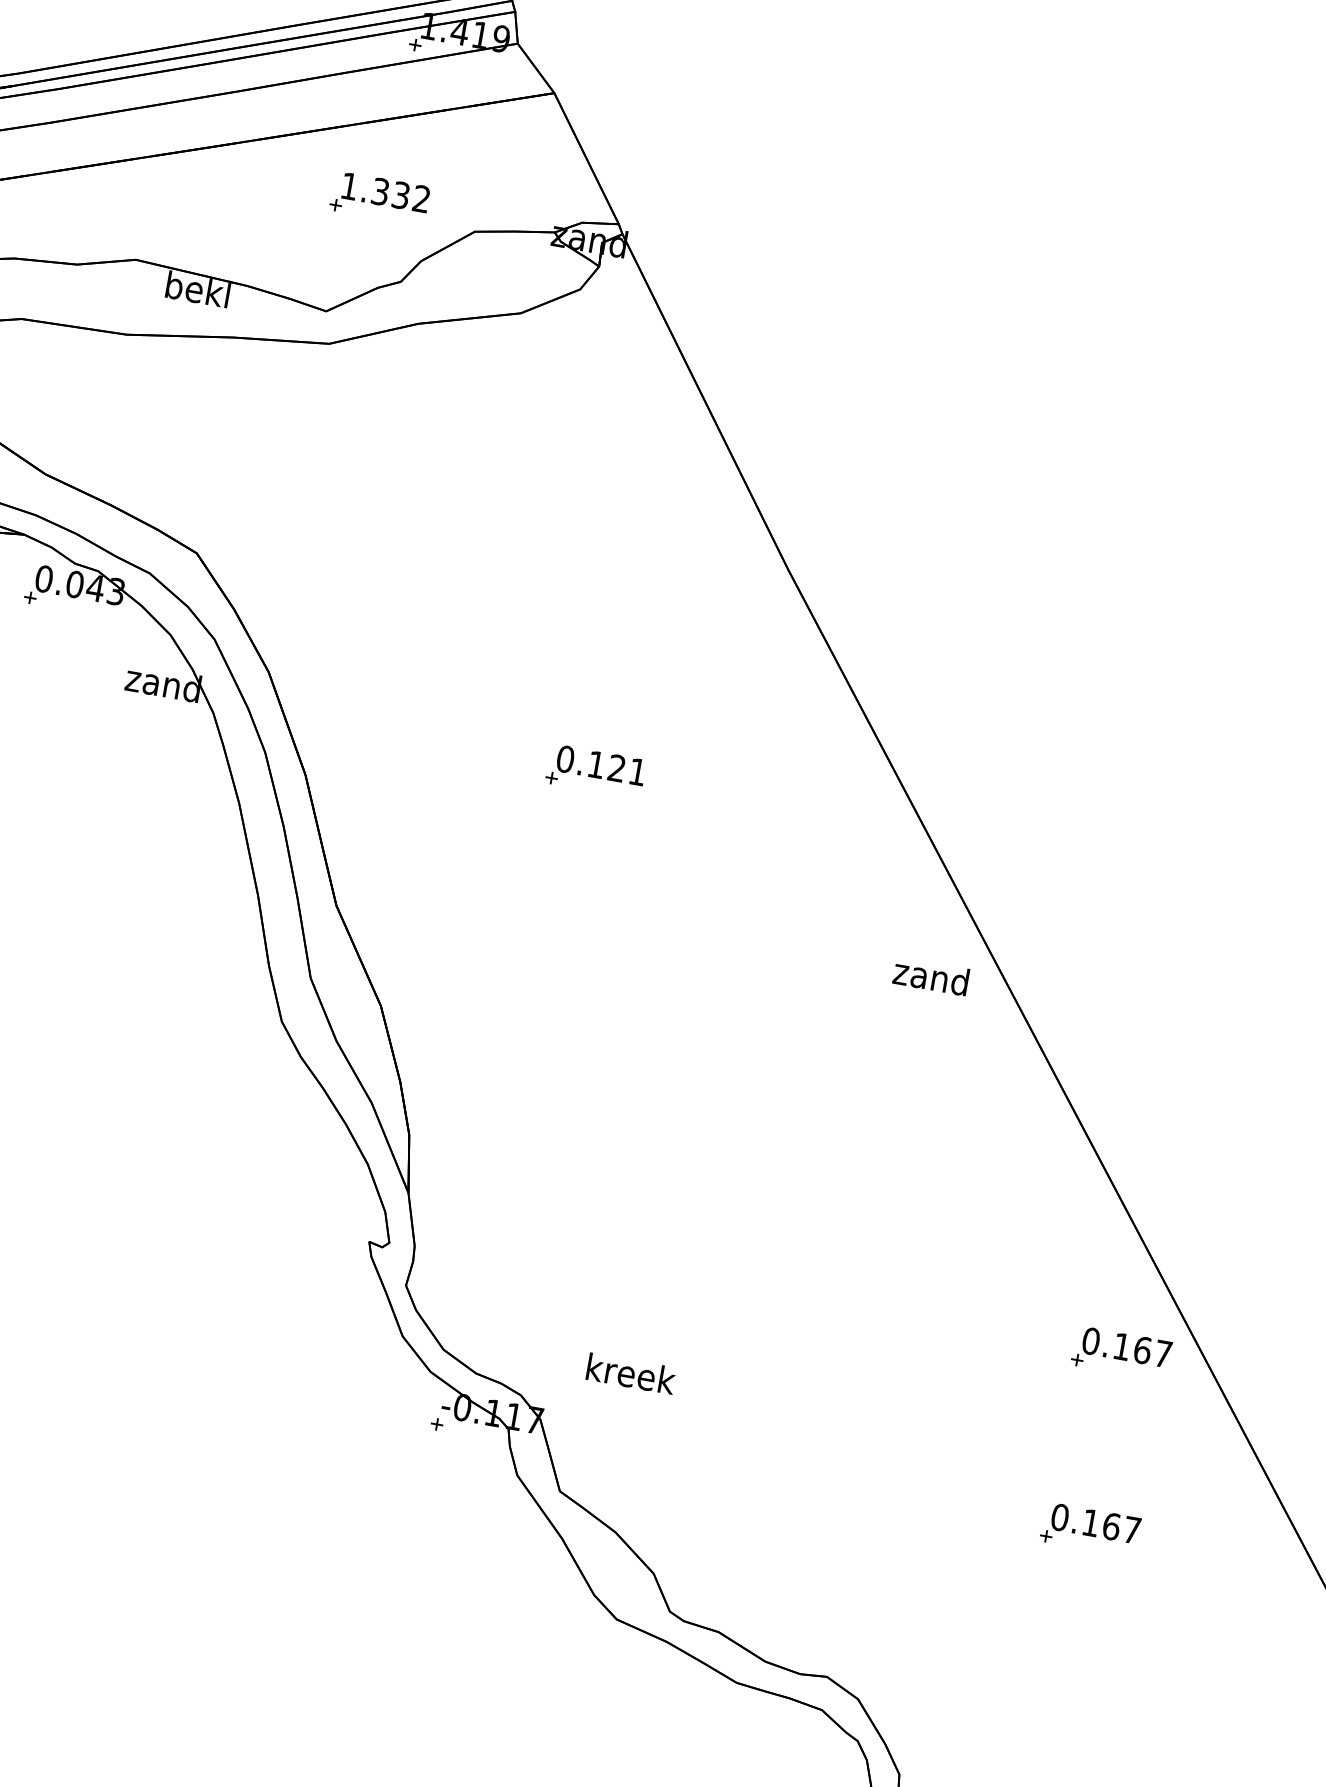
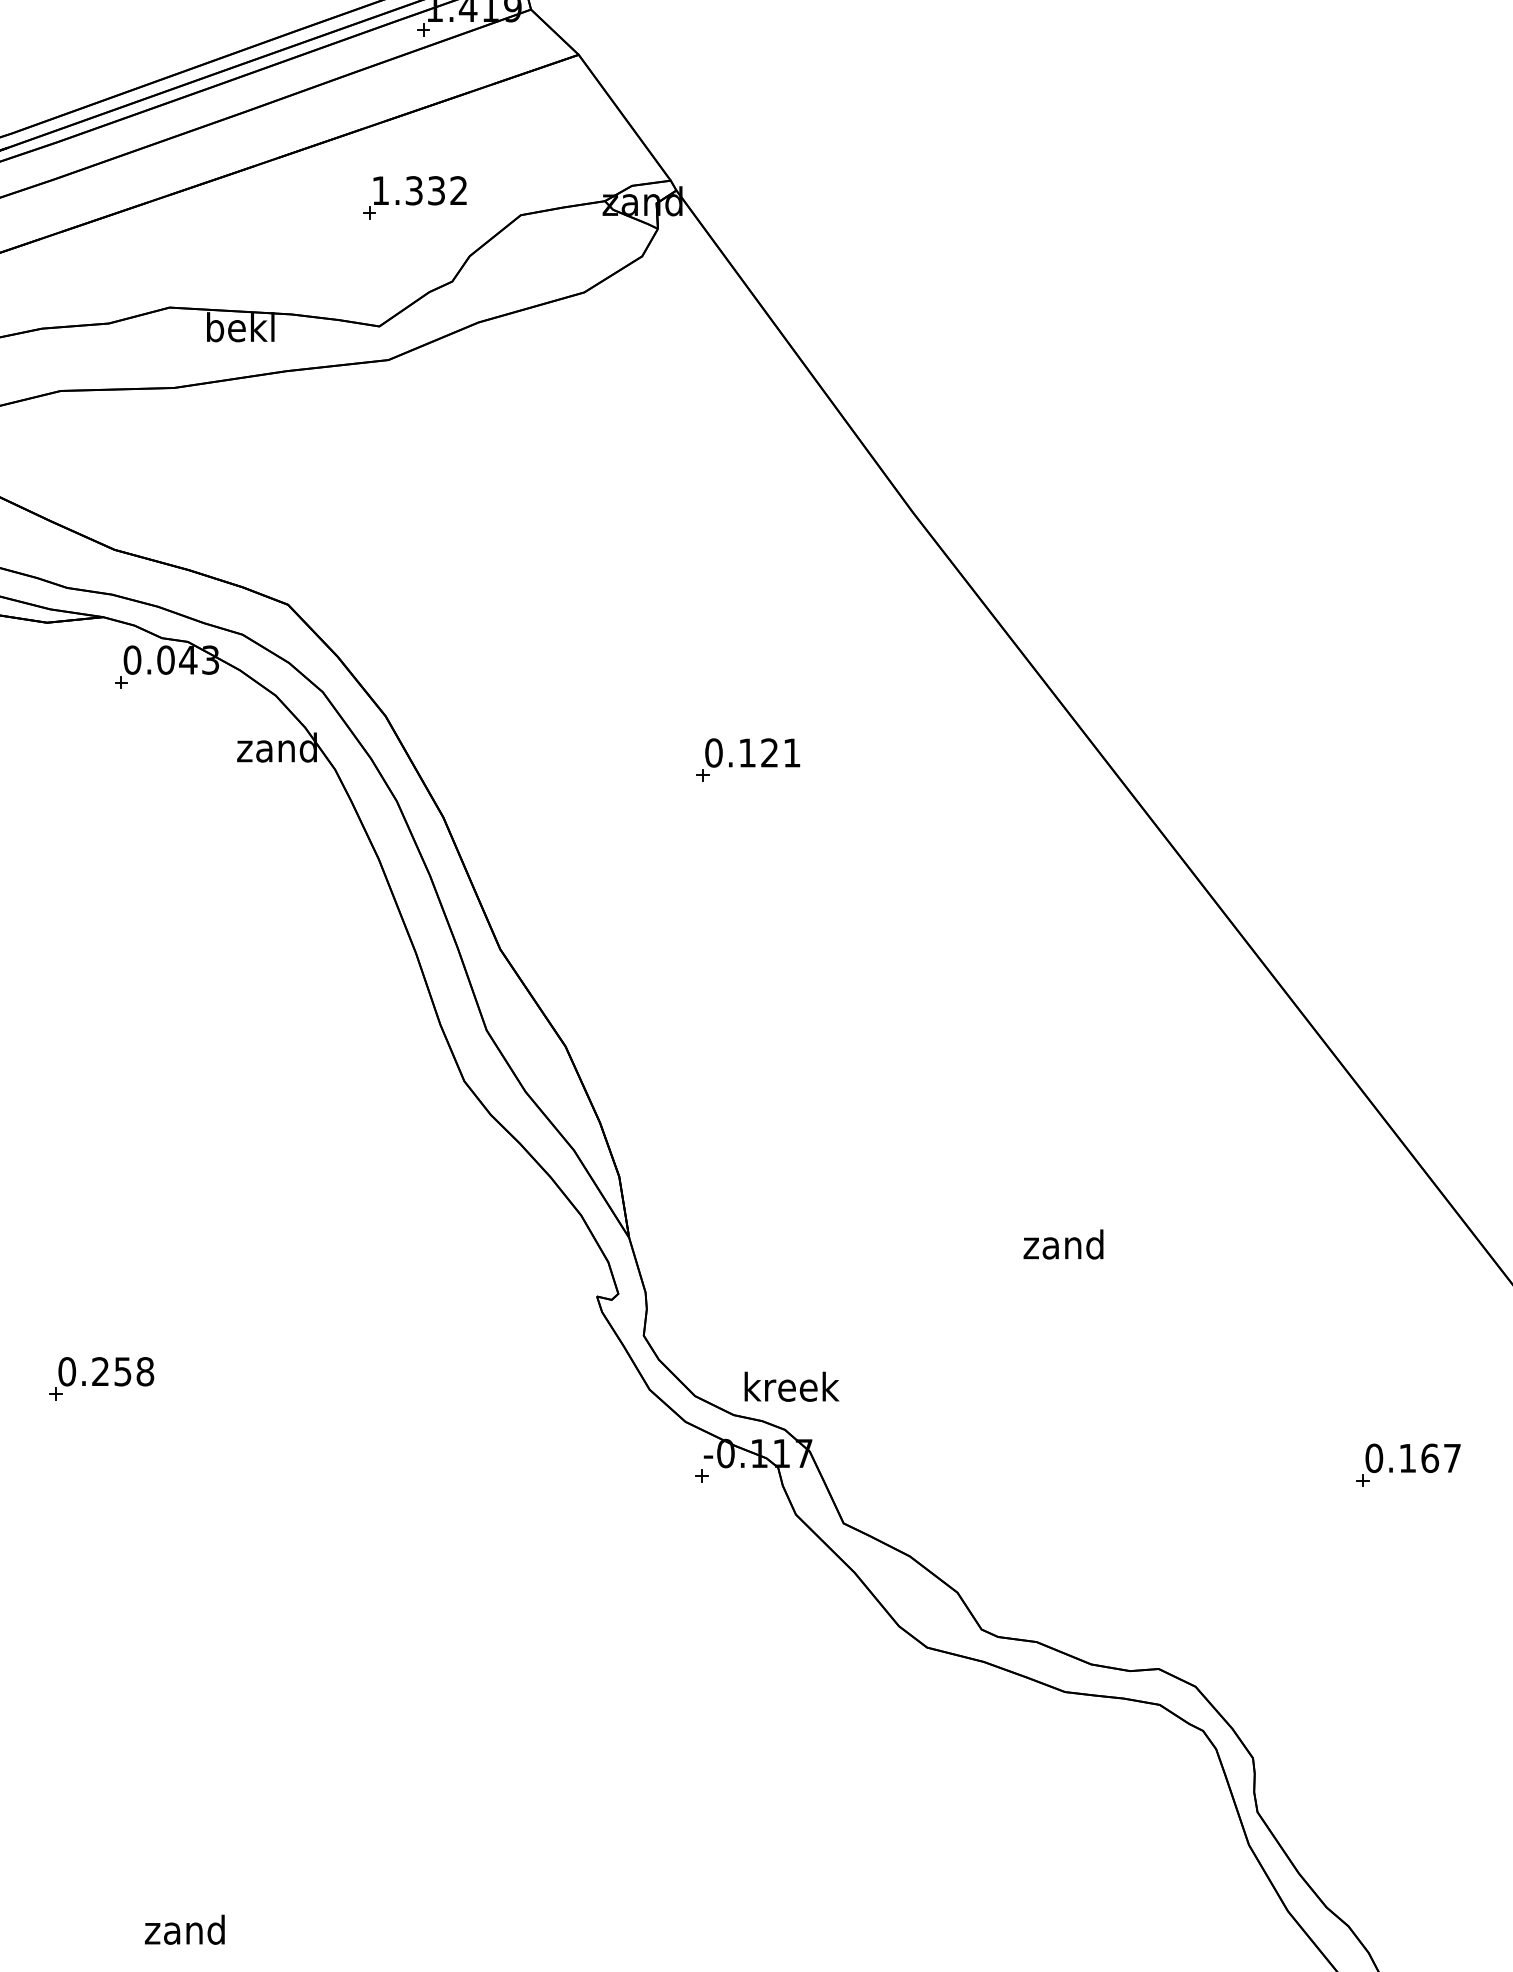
text: (931, 976) -> (1063, 1244), moved
part: (1121, 1352) -> (1408, 1273), removed
text: (630, 1373) -> (791, 1386), moved

